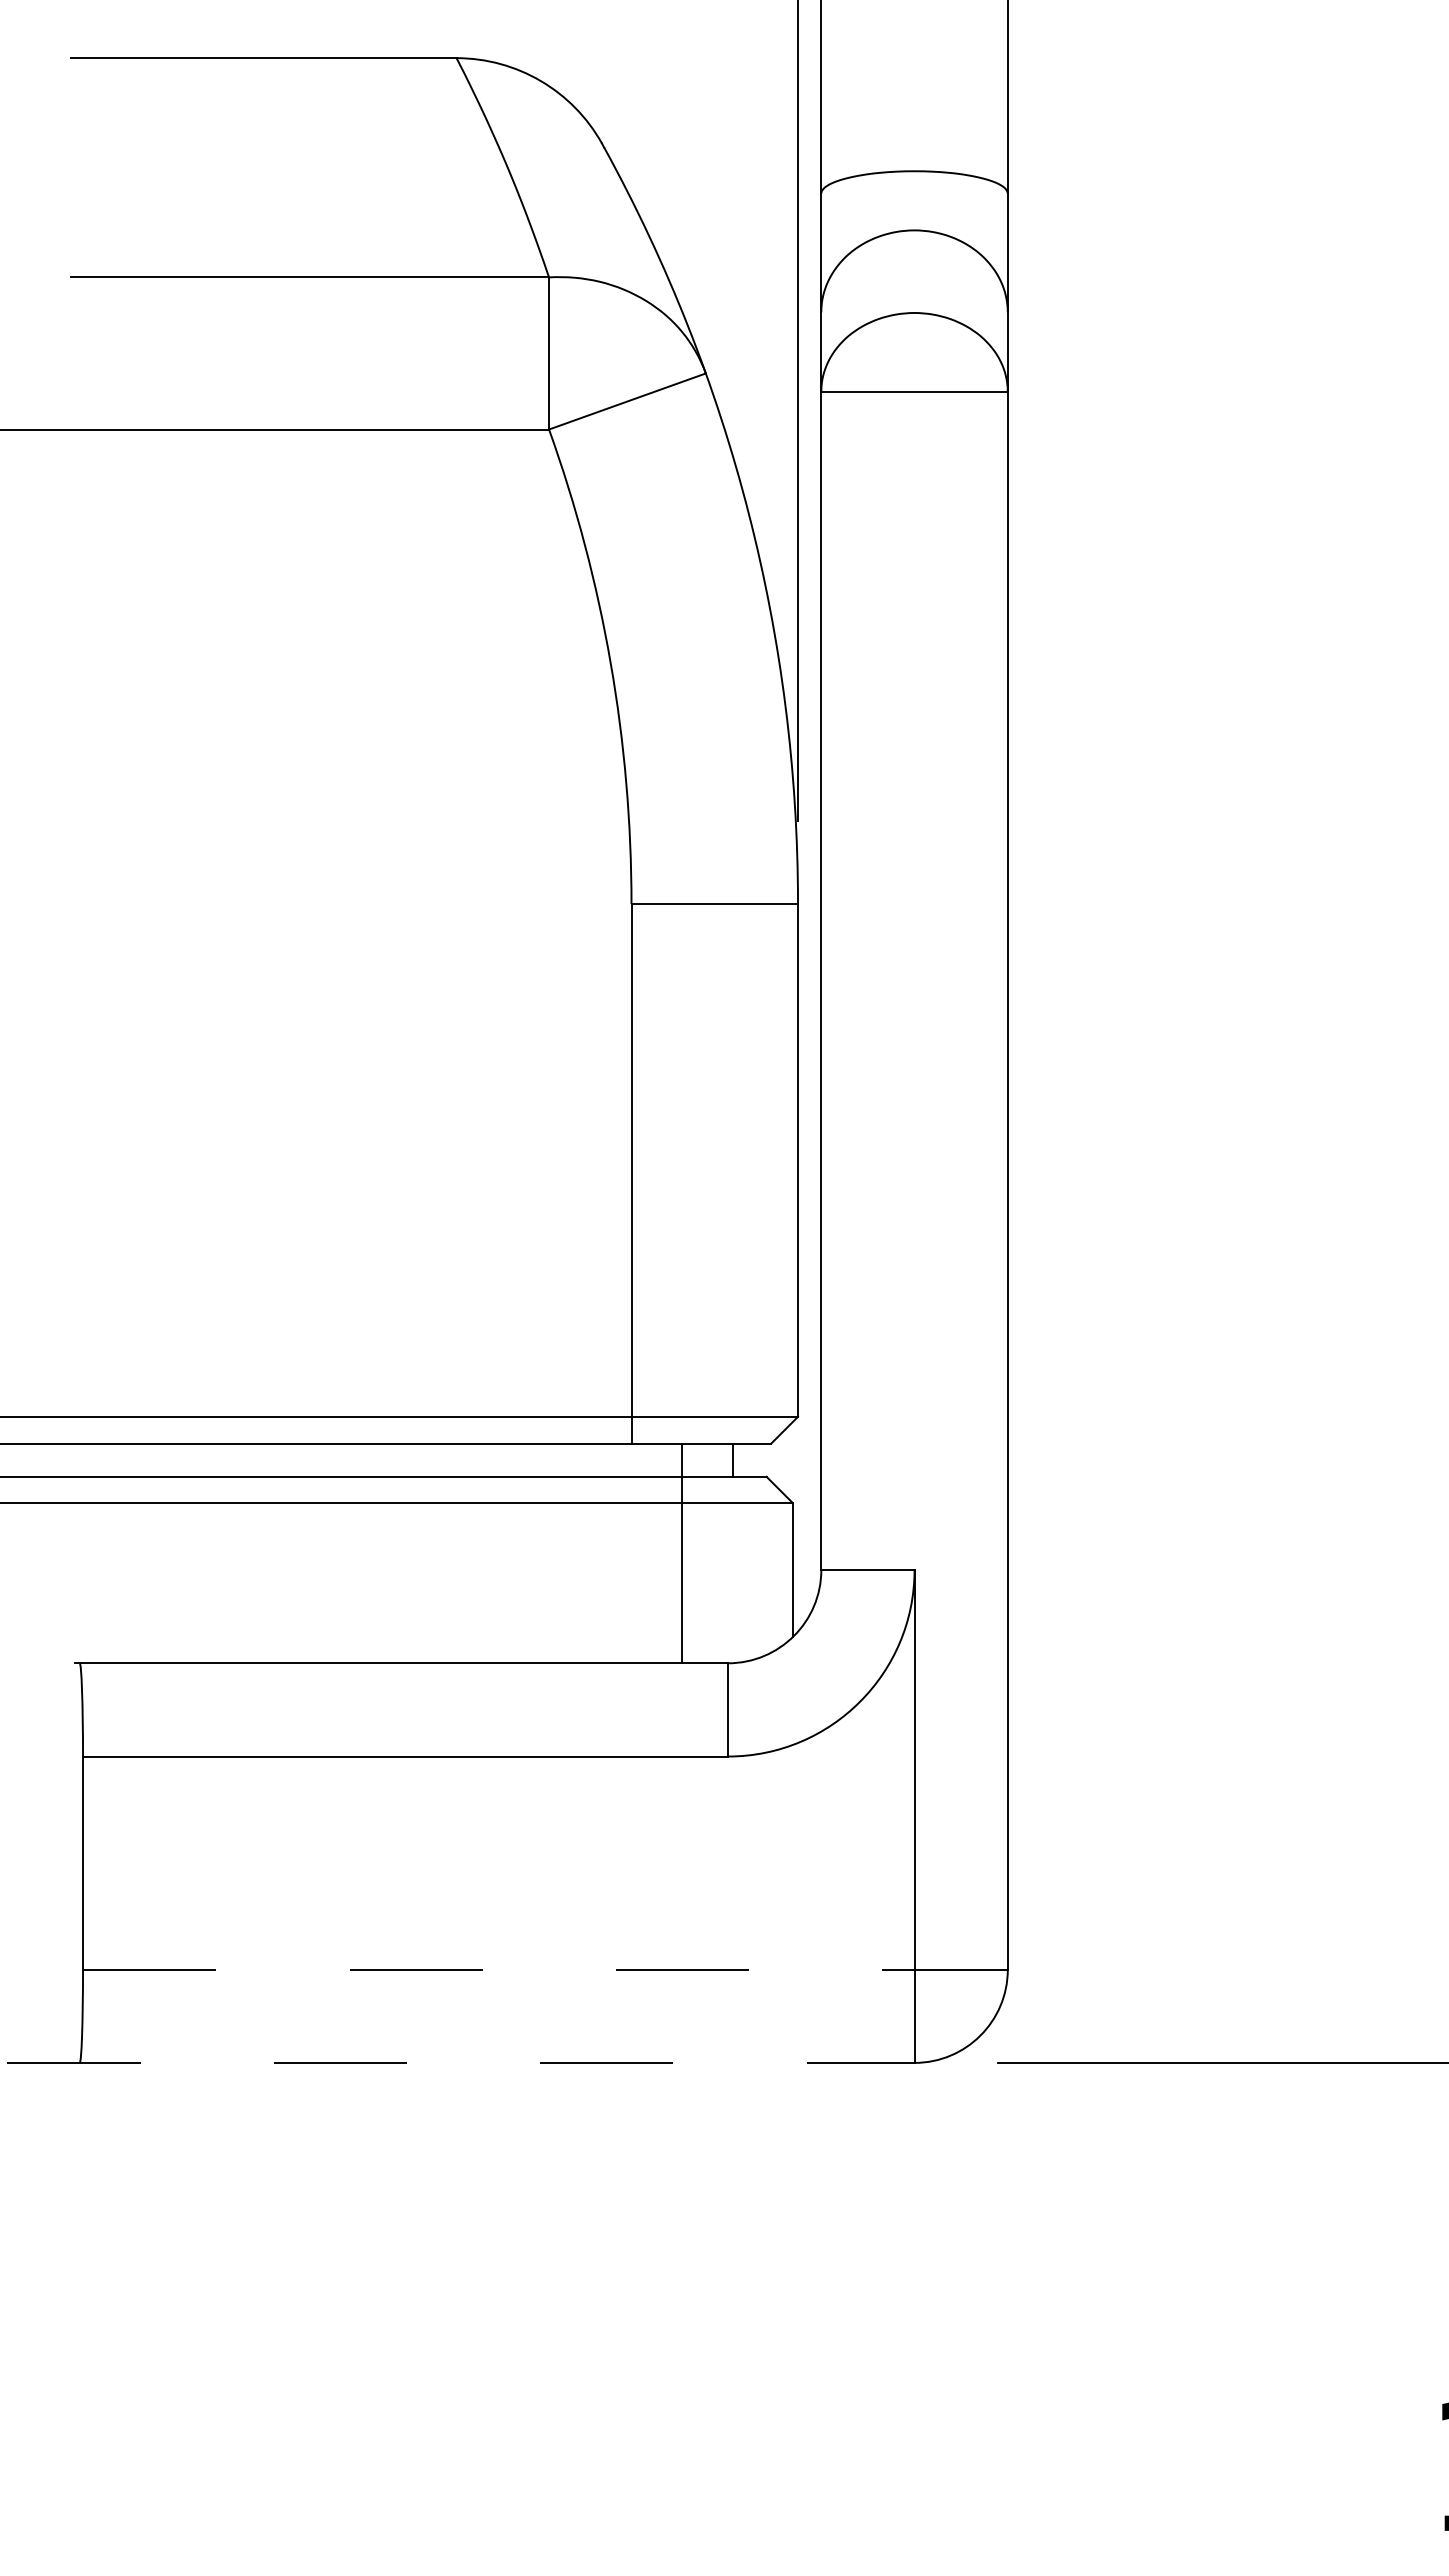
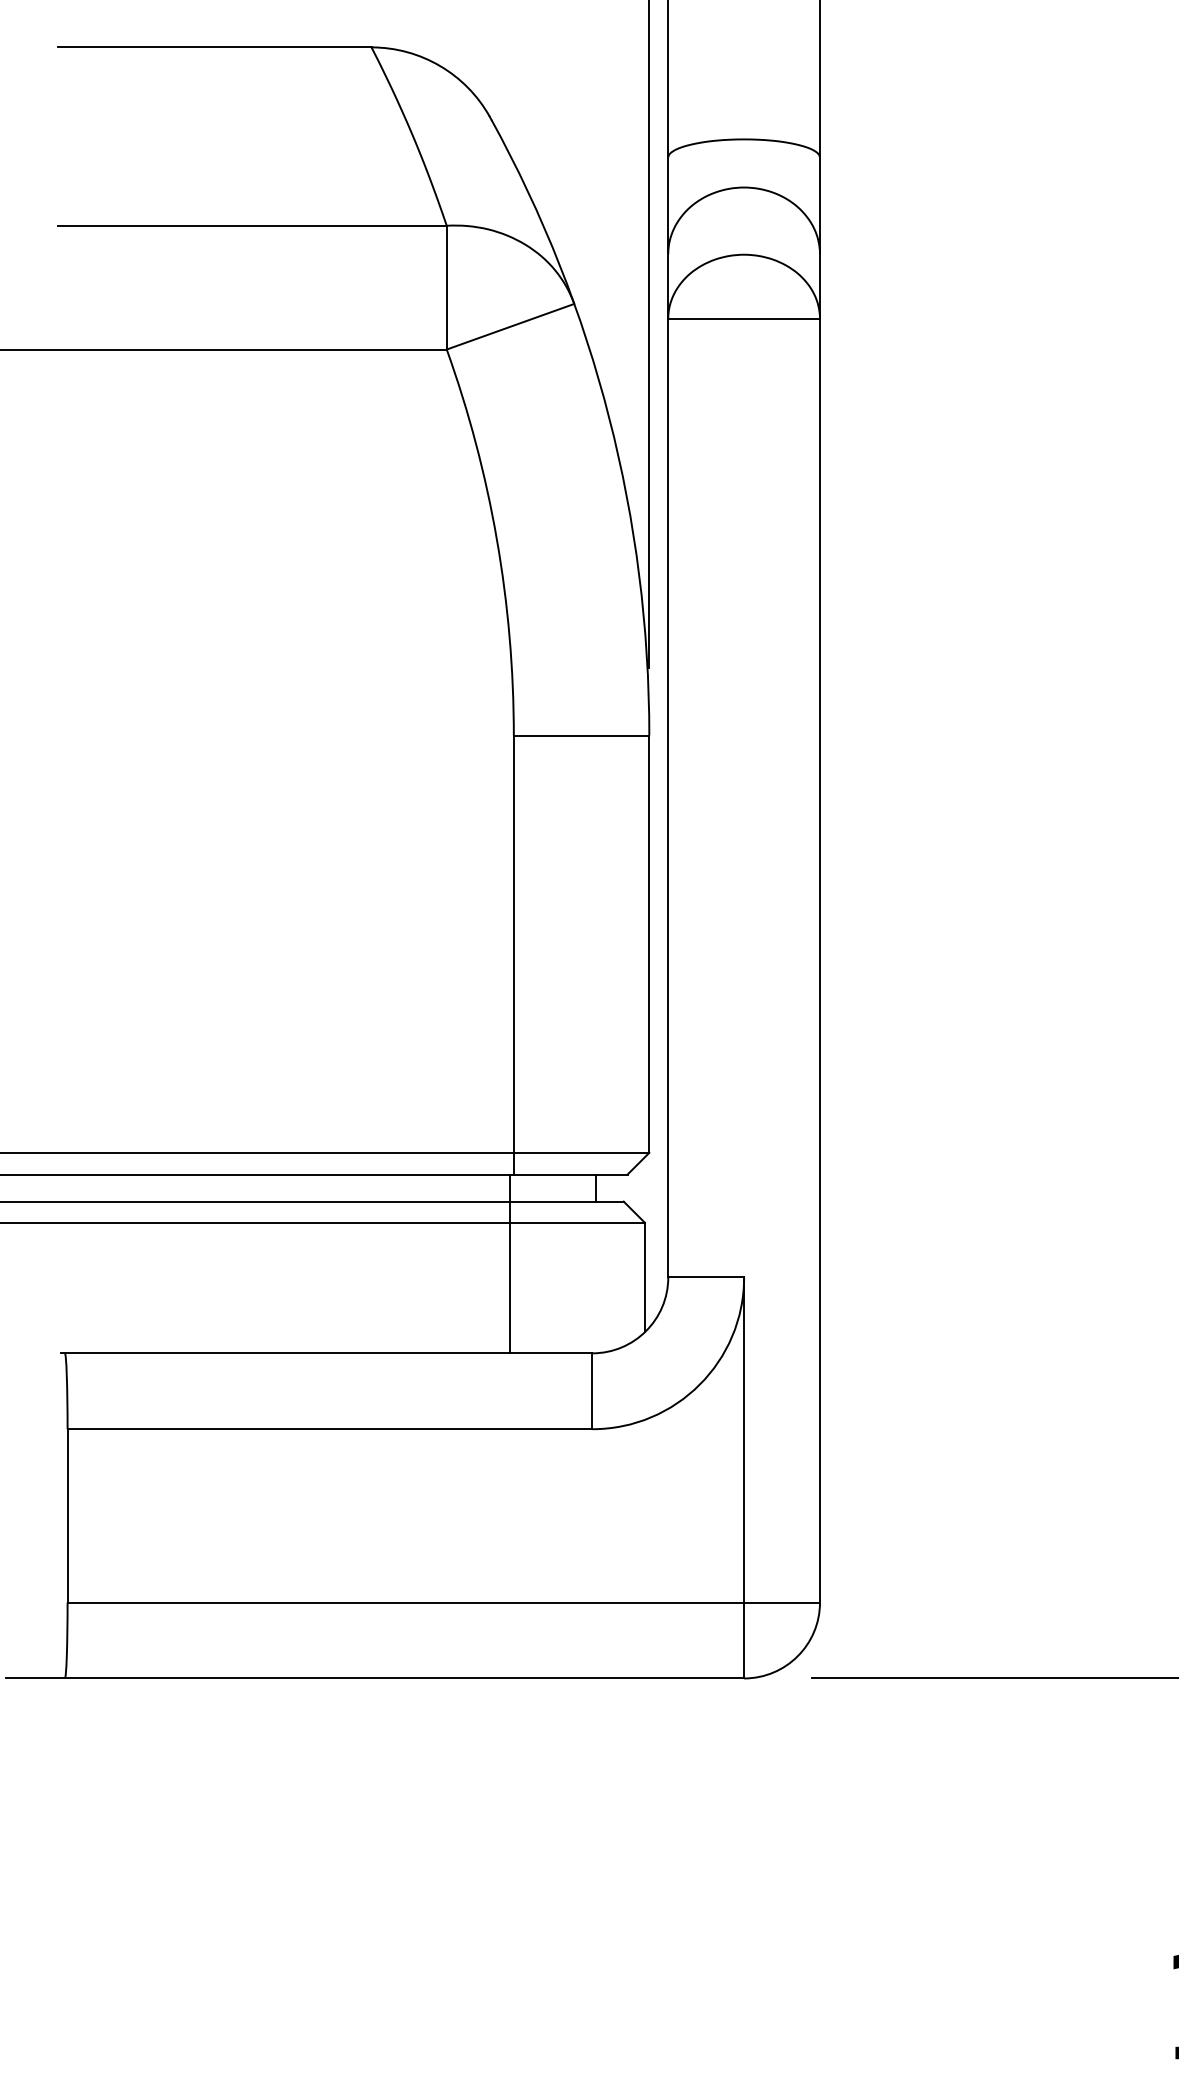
line: (682, 1553) -> (509, 1264), moved
line: (545, 1969) -> (443, 1602), dashed -> solid
line: (461, 2062) -> (375, 1678), dashed -> solid

